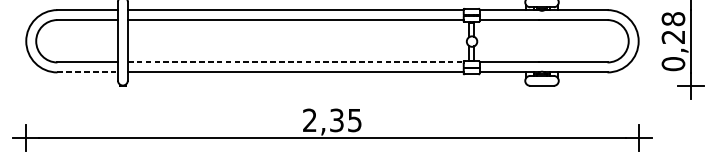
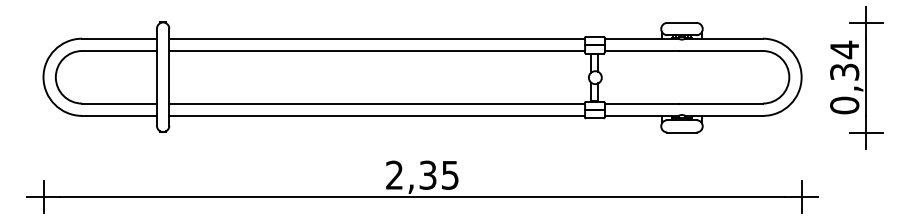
text: (673, 27) -> (844, 60), 0,28 -> 0,34
line: (296, 62) -> (377, 103), dashed -> solid
line: (88, 72) -> (120, 115), dashed -> solid

